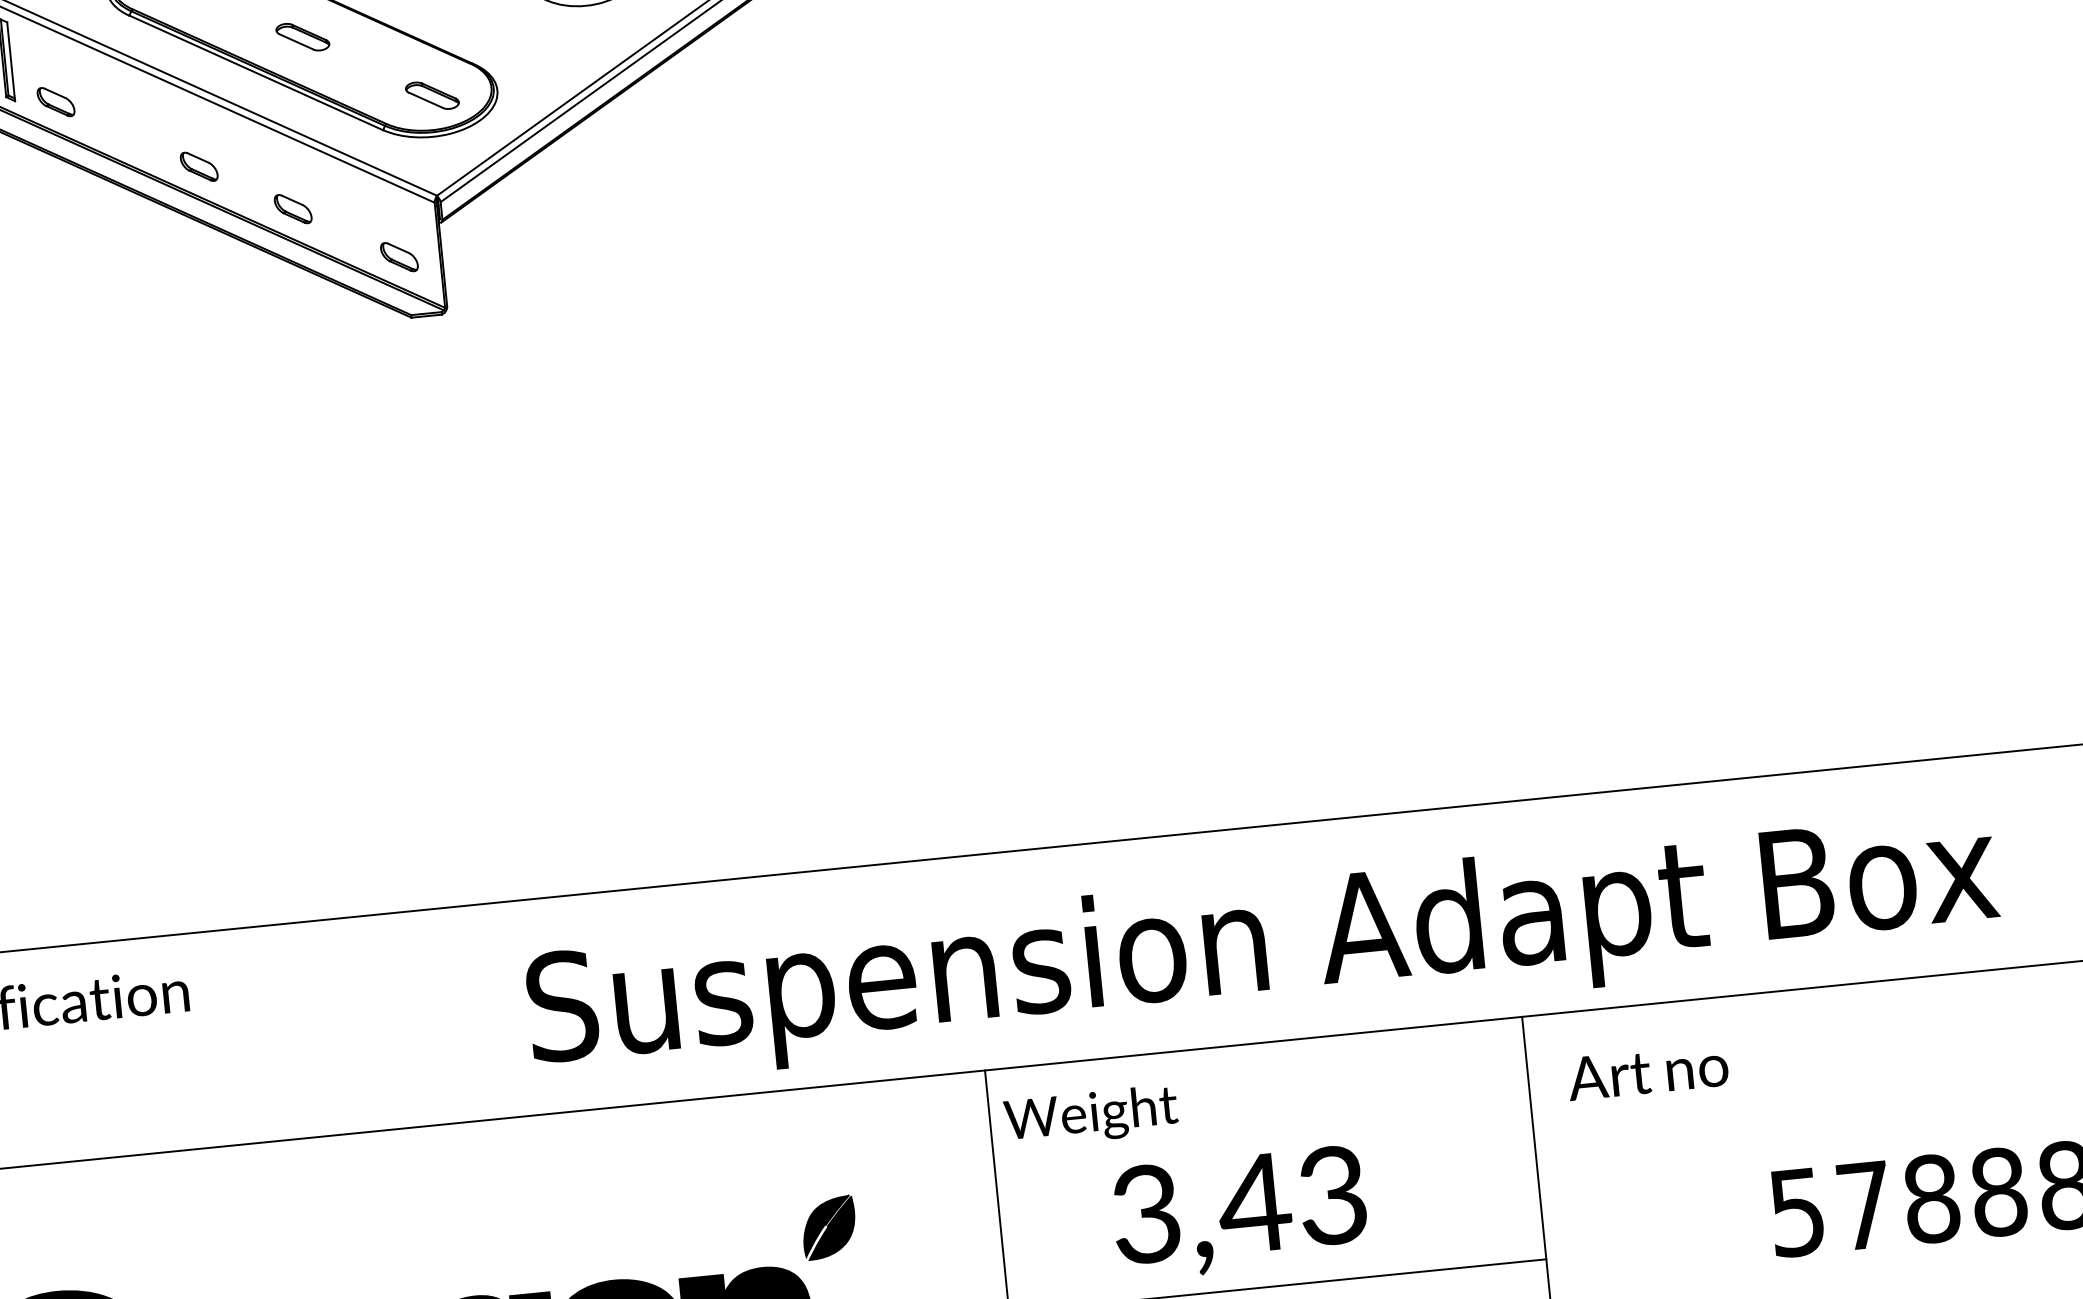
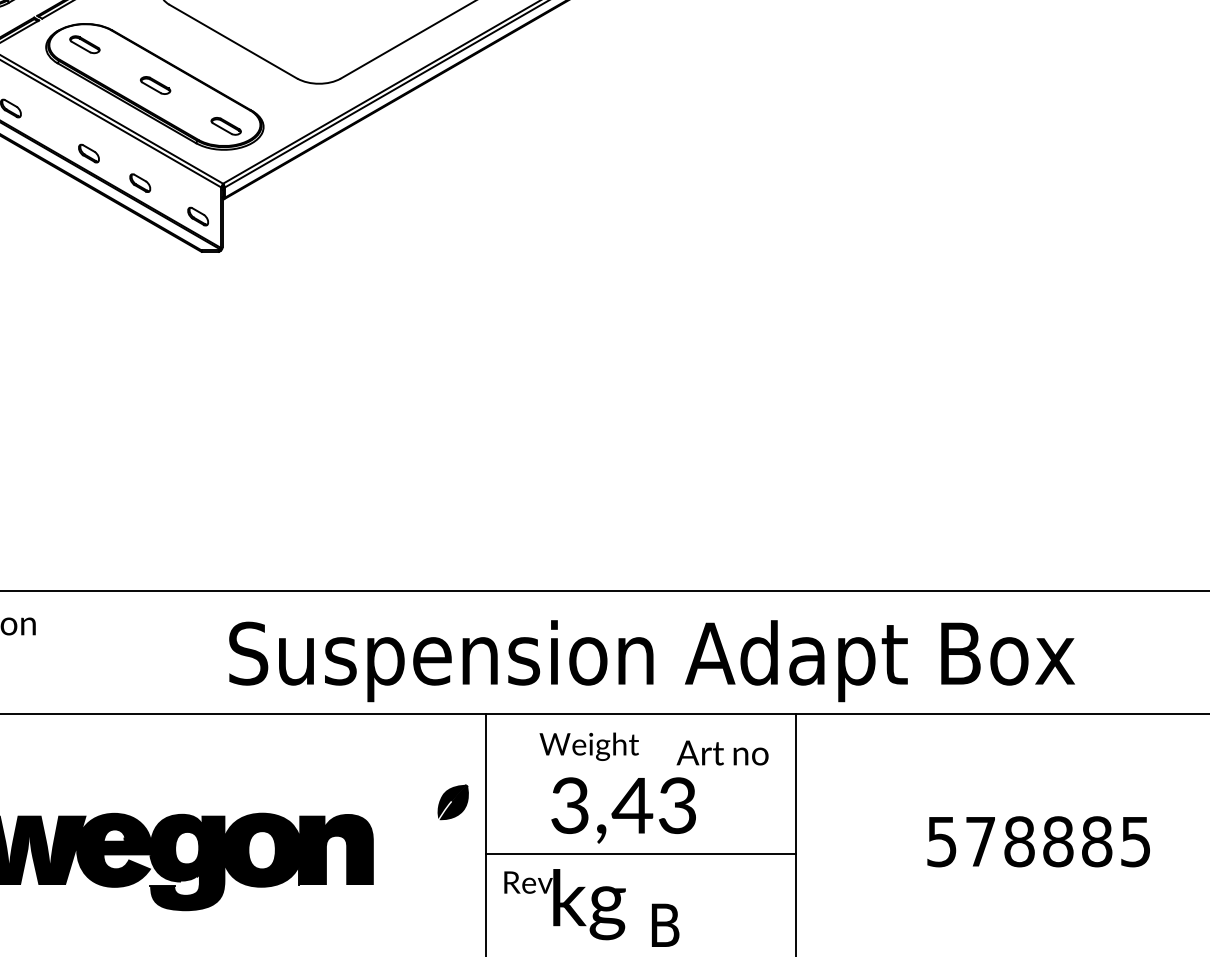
text: (1647, 1071) -> (722, 752), moved
text: (1089, 1116) -> (588, 746), moved
part: (827, 1228) -> (452, 802), moved

